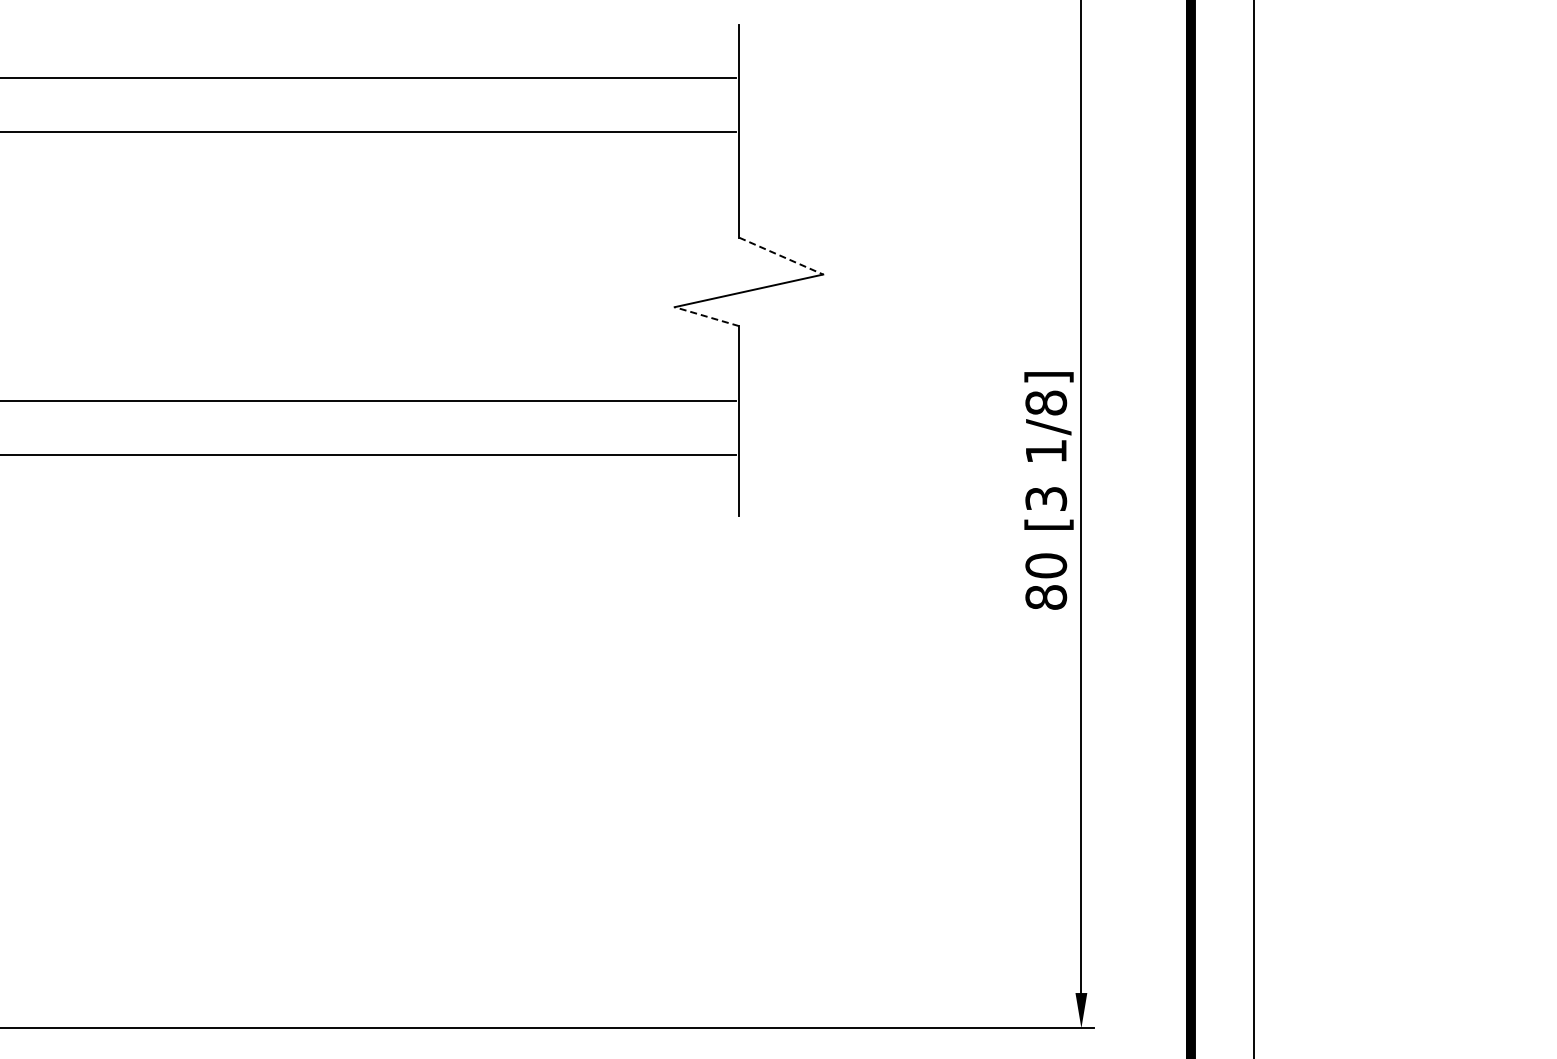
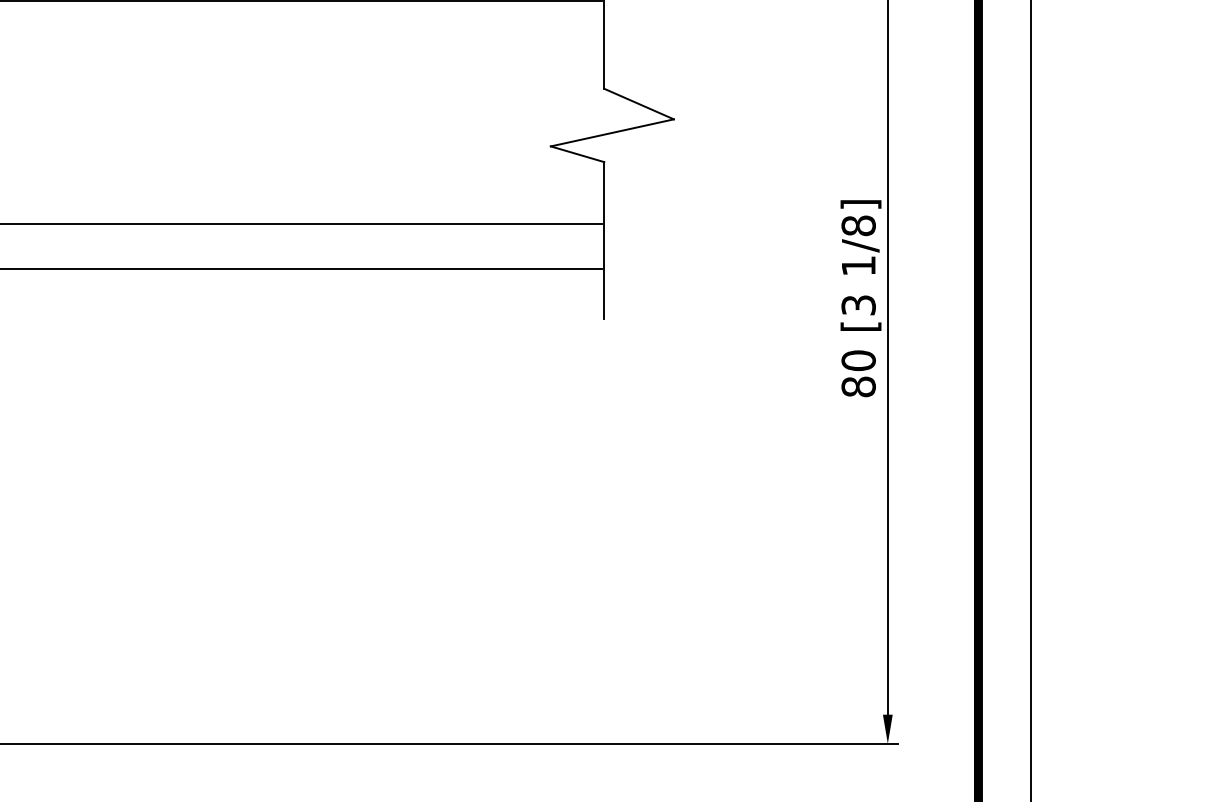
line: (781, 256) -> (639, 104), dashed -> solid
line: (706, 316) -> (577, 154), dashed -> solid

